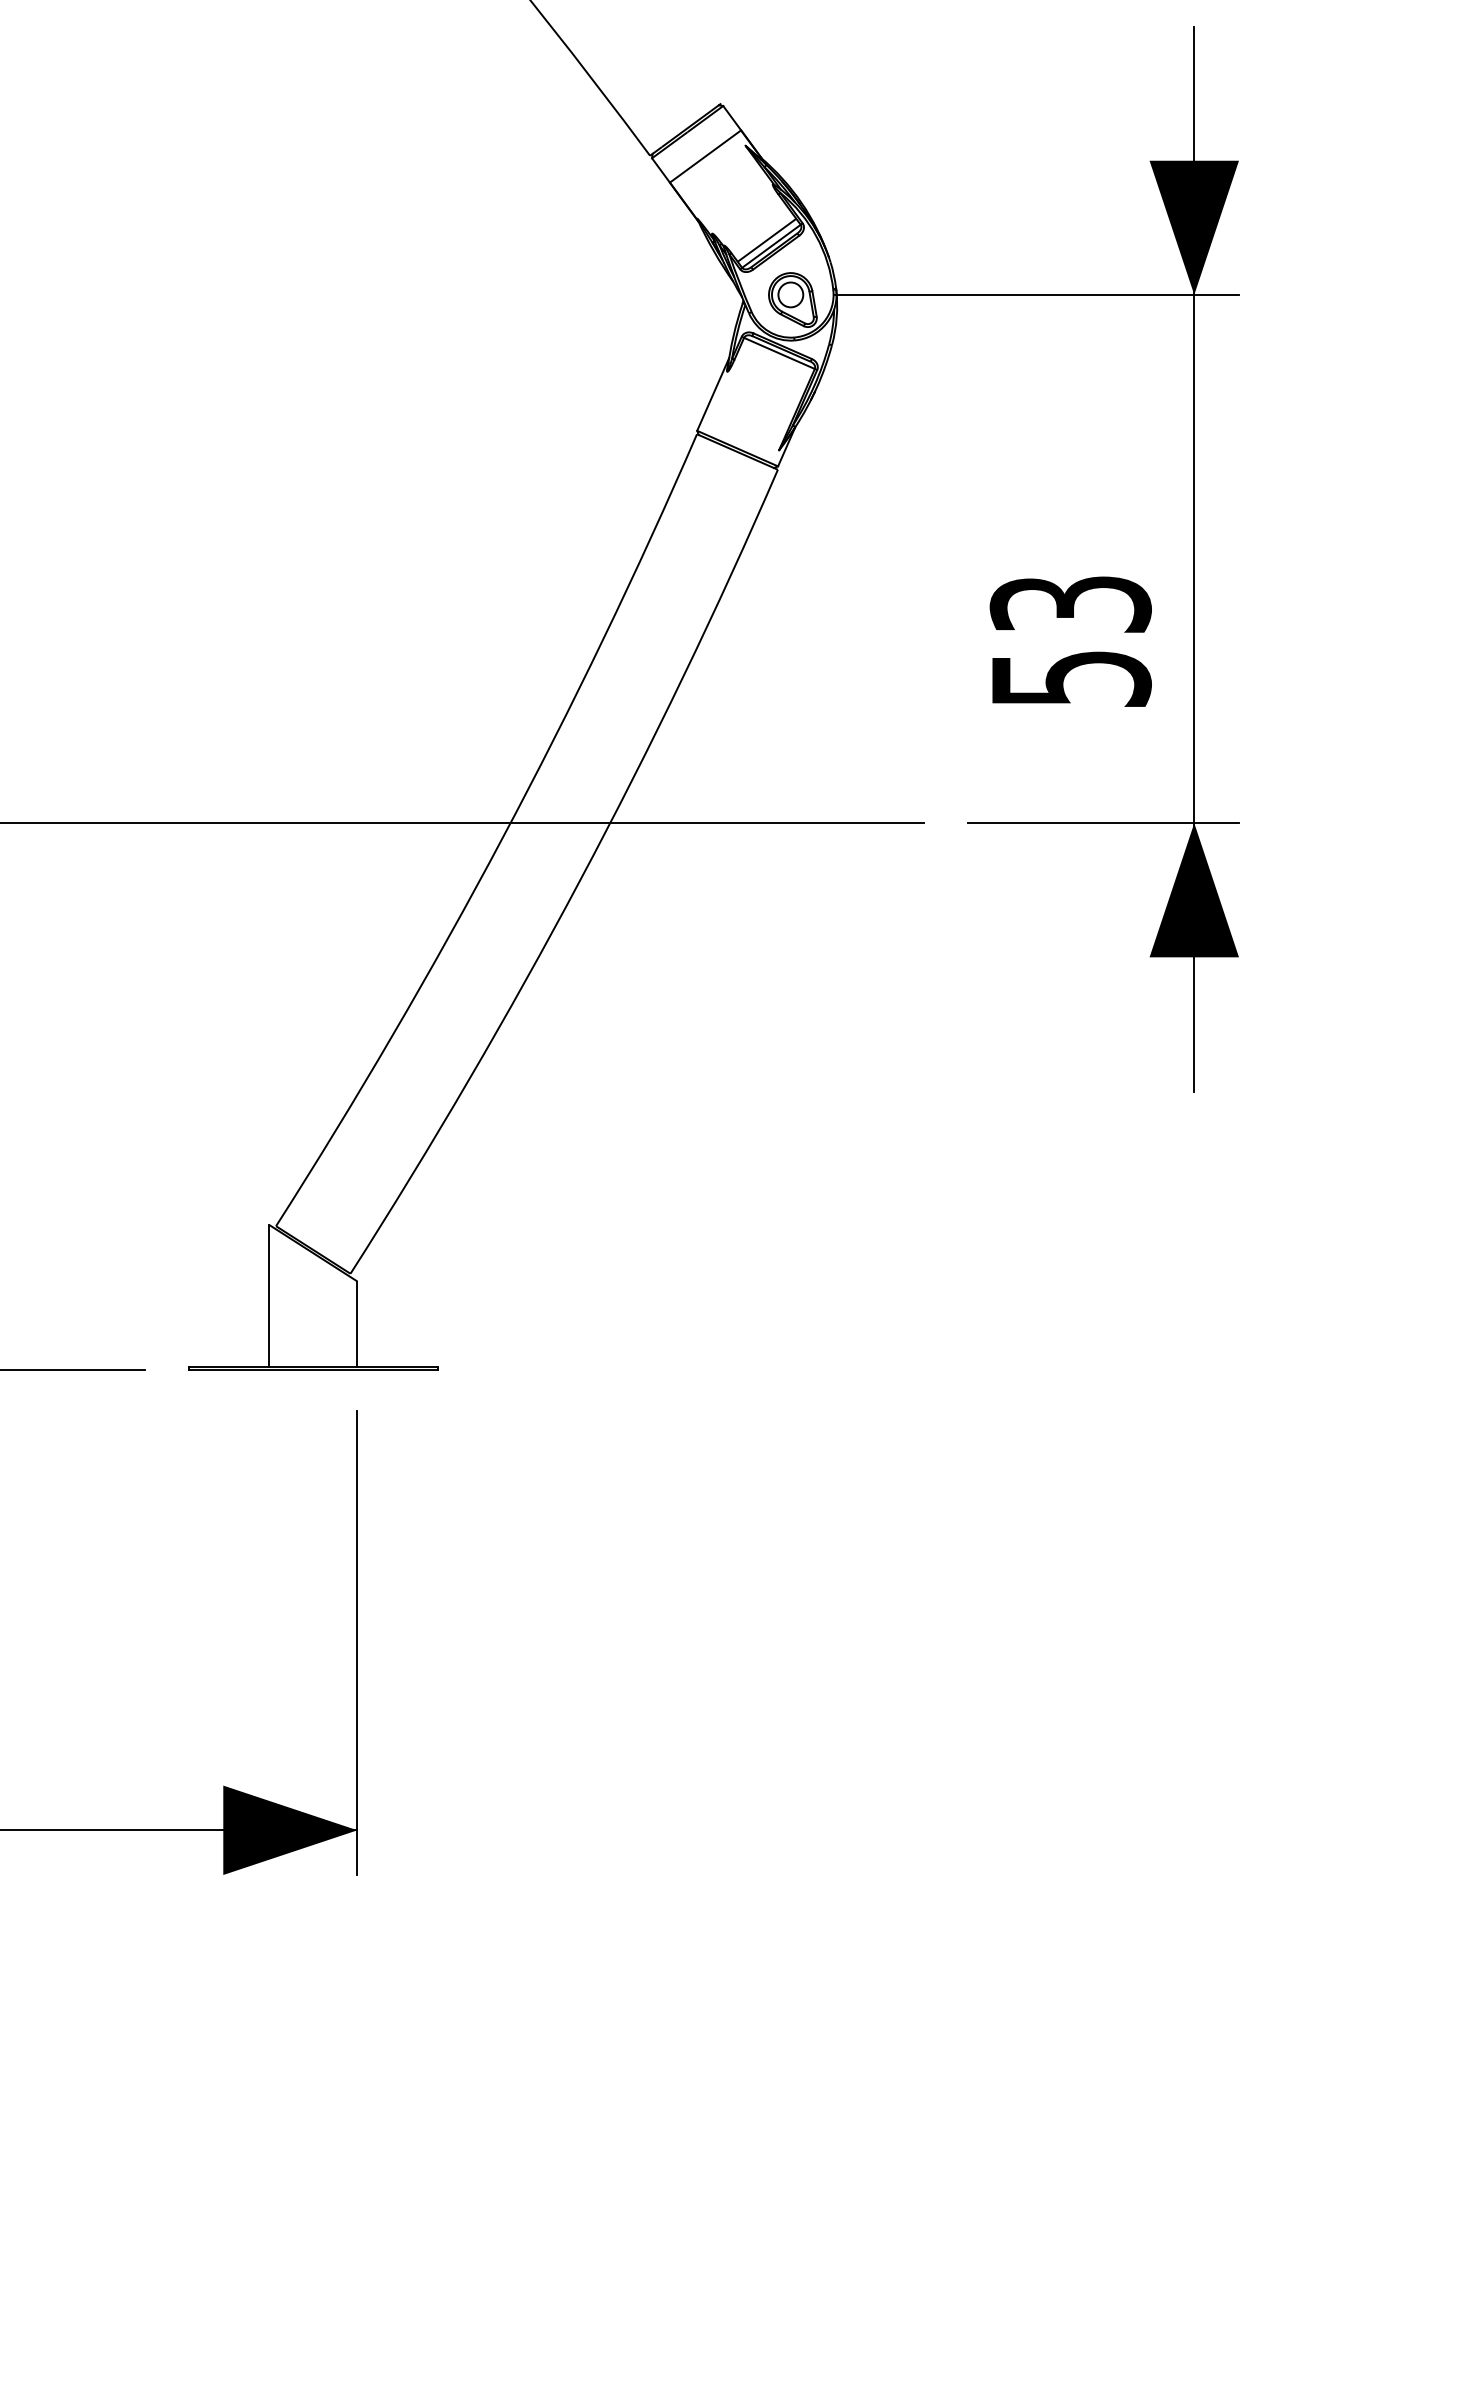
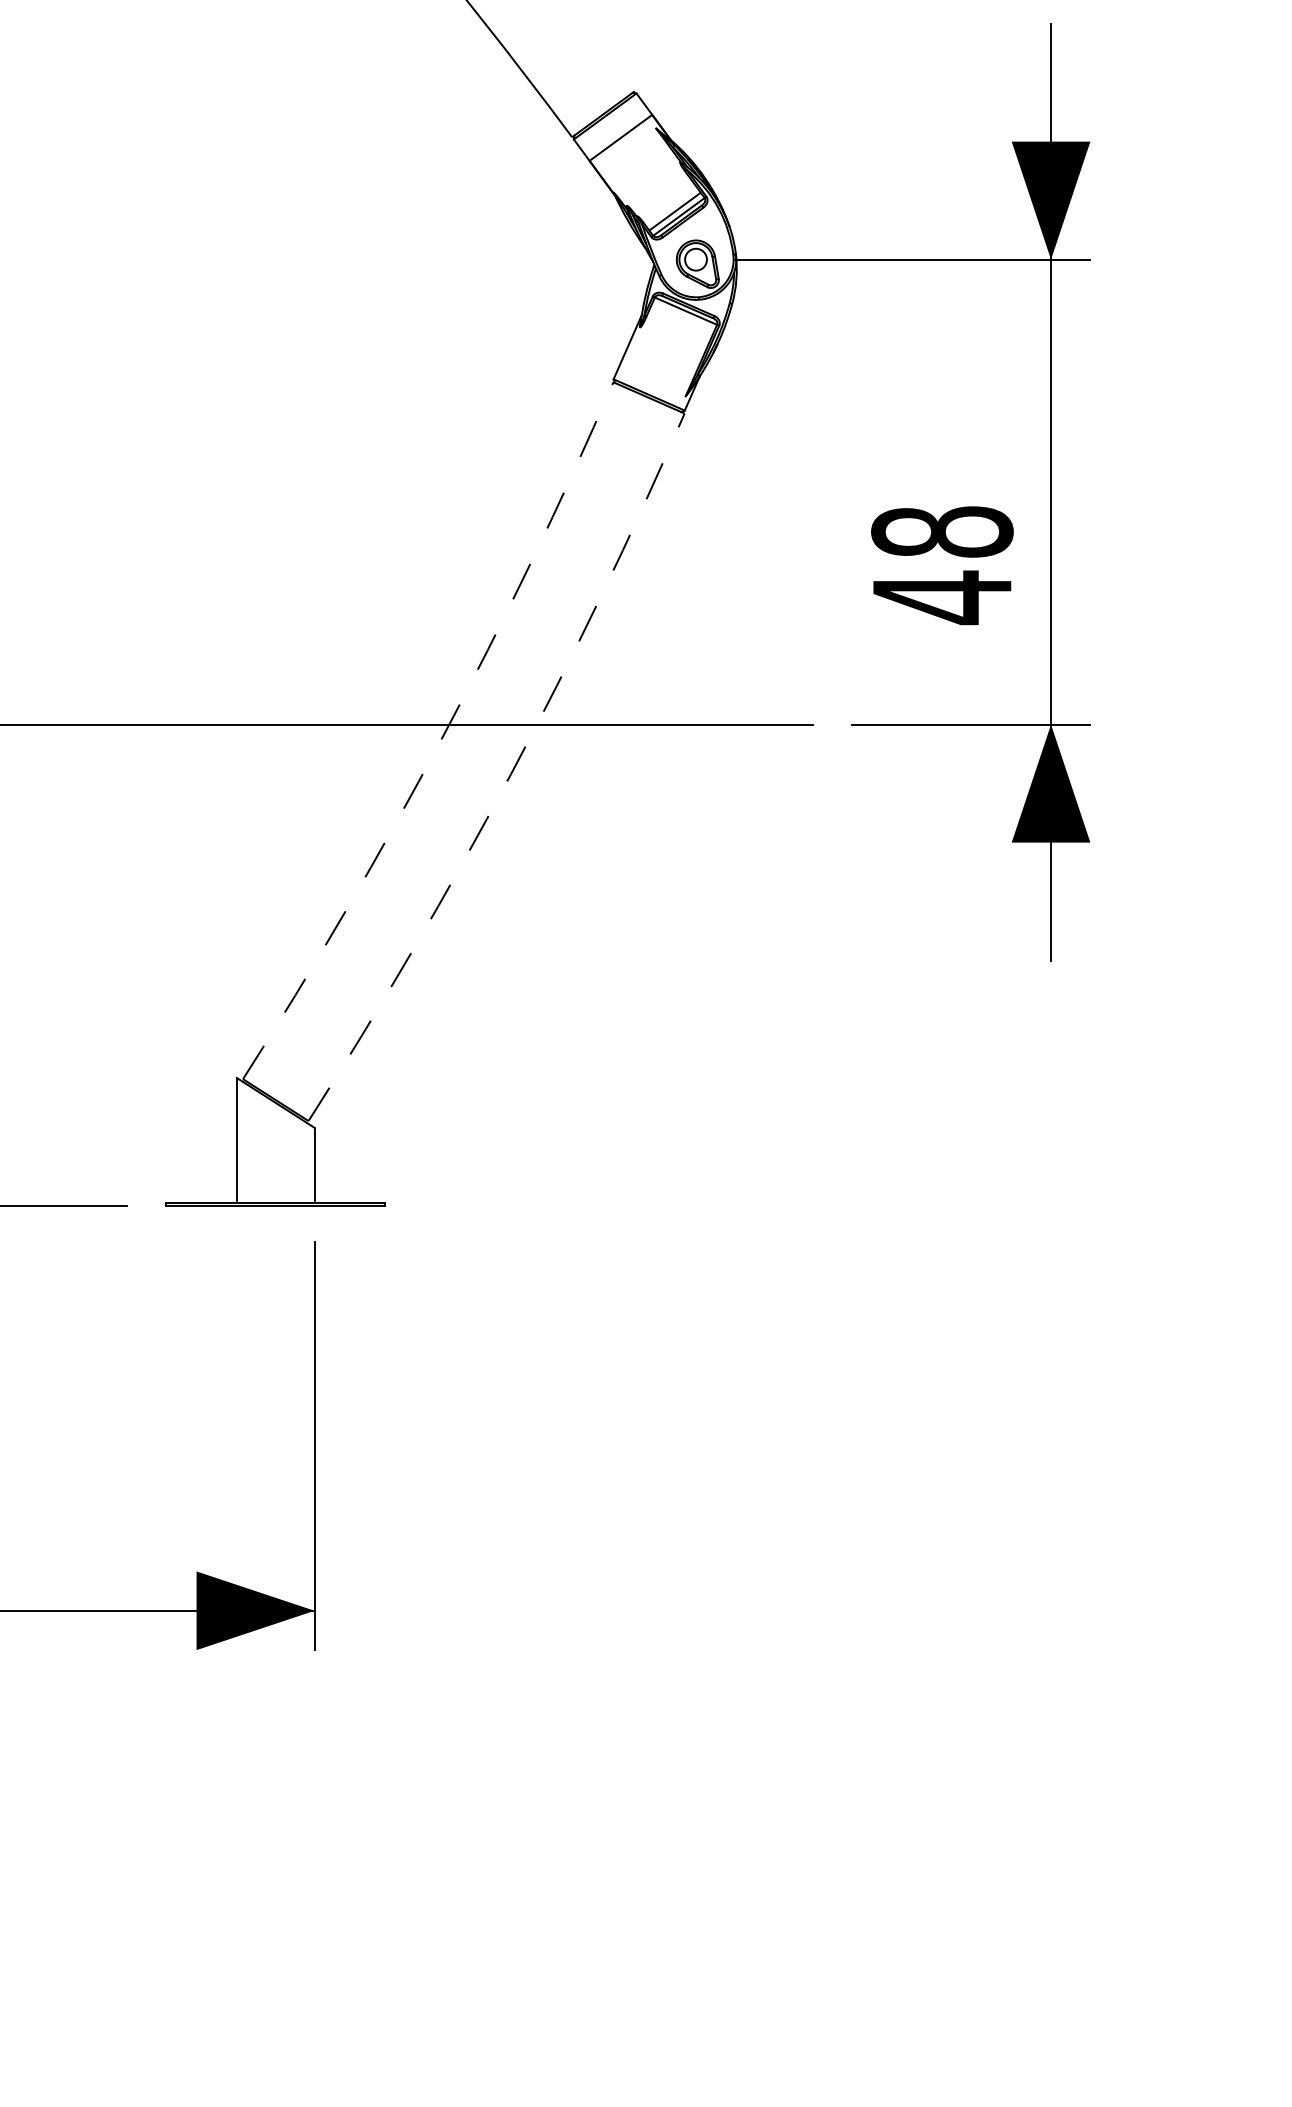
text: (1070, 642) -> (942, 565), 53 -> 48
arc: (502, 839) -> (442, 738), solid -> dashed
arc: (580, 879) -> (510, 774), solid -> dashed

